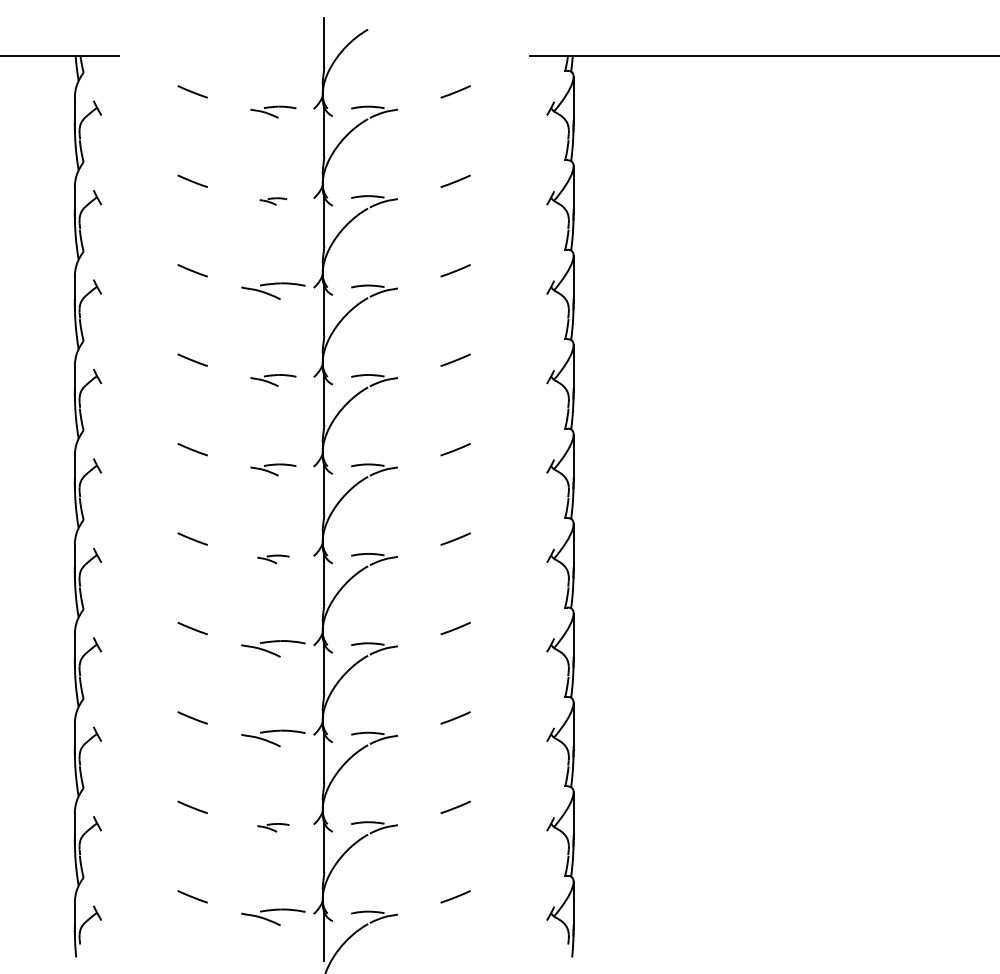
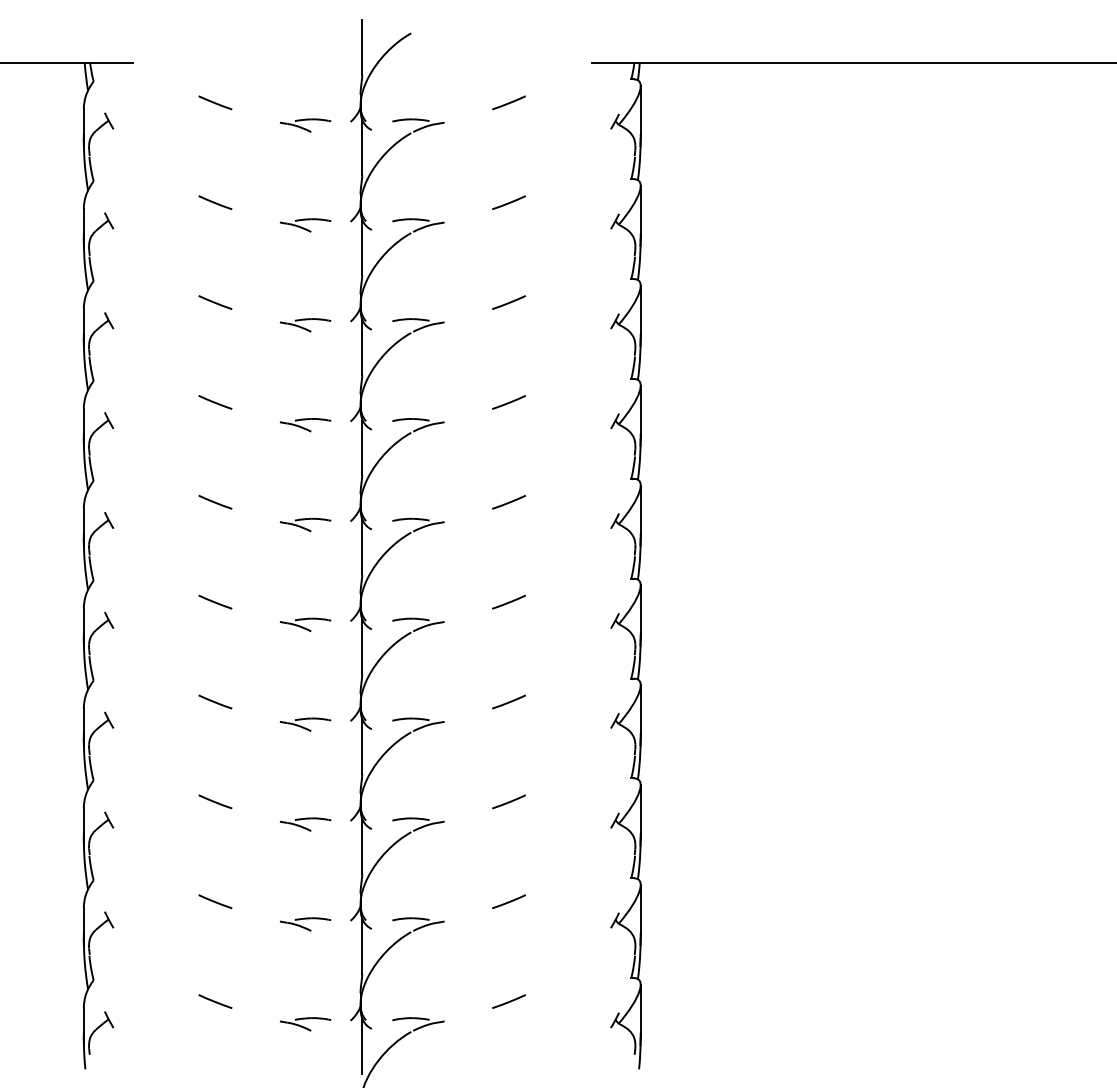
part: (273, 201) -> (305, 225), size x1.67
part: (273, 290) -> (305, 324), size x0.71
part: (273, 559) -> (305, 624), size x1.43
part: (273, 648) -> (305, 724), size x0.71
part: (273, 737) -> (305, 823), size x0.71
part: (273, 827) -> (305, 924), size x1.43
part: (273, 916) -> (305, 1023), size x0.71

